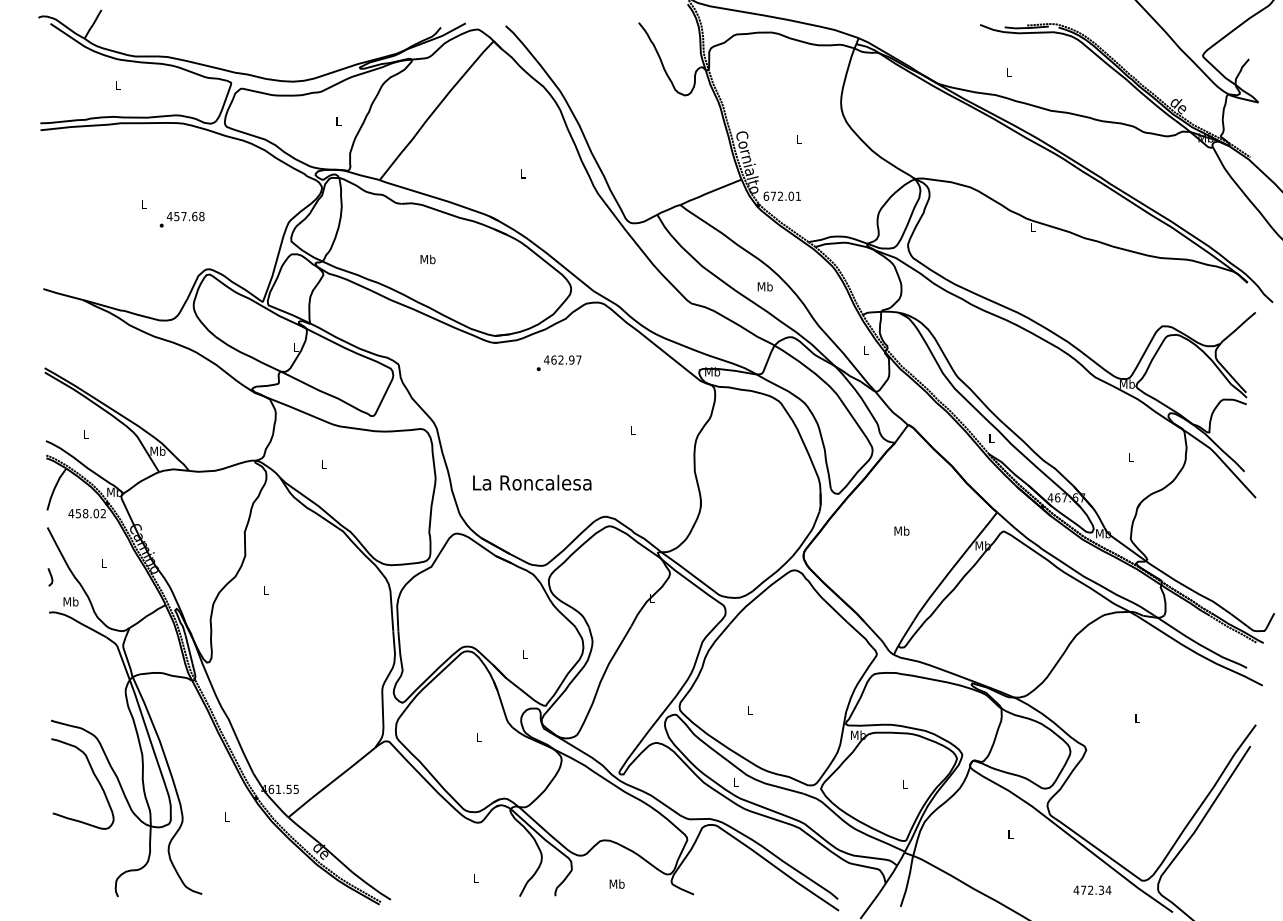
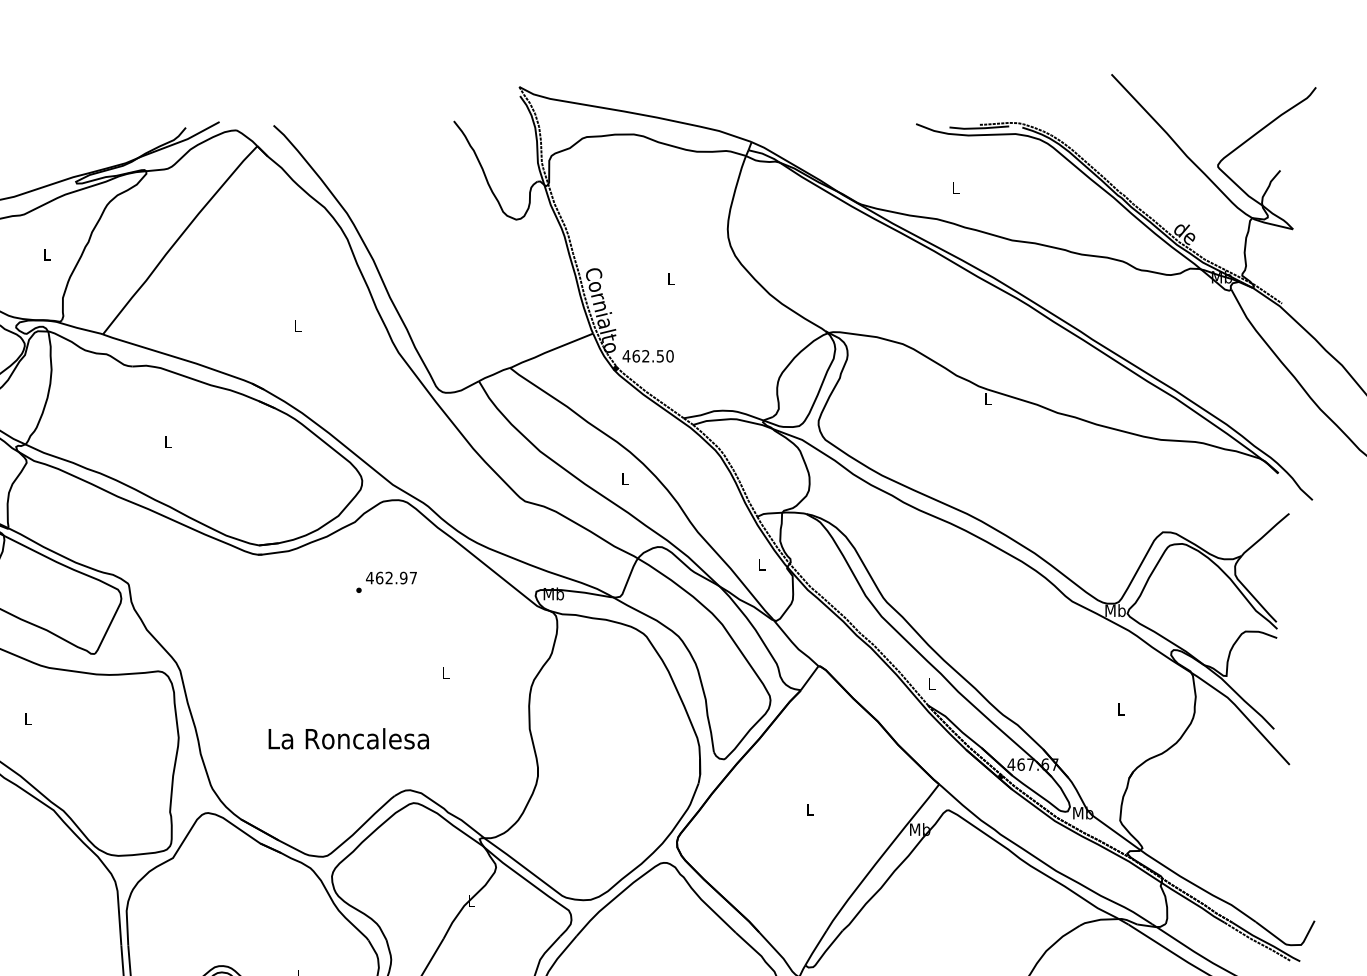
text: (782, 195) -> (648, 355), 672.01 -> 462.50
text: (427, 259) -> (167, 441), Mb -> L
text: (764, 286) -> (624, 478), Mb -> L
text: (558, 362) -> (385, 581), moved
text: (532, 482) -> (349, 738), moved
text: (901, 530) -> (809, 808), Mb -> L

